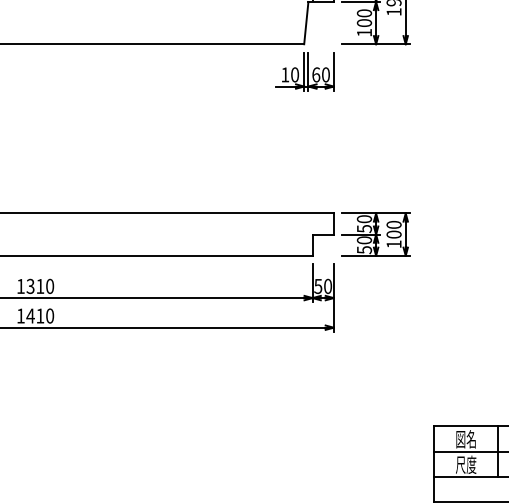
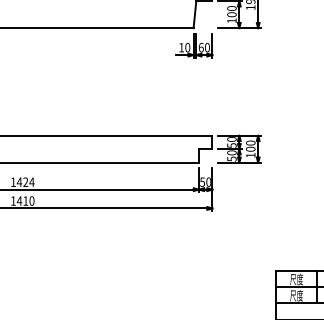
text: (39, 285) -> (25, 181), 1310 -> 1424
text: (465, 439) -> (296, 279), 図名 -> 尺度

